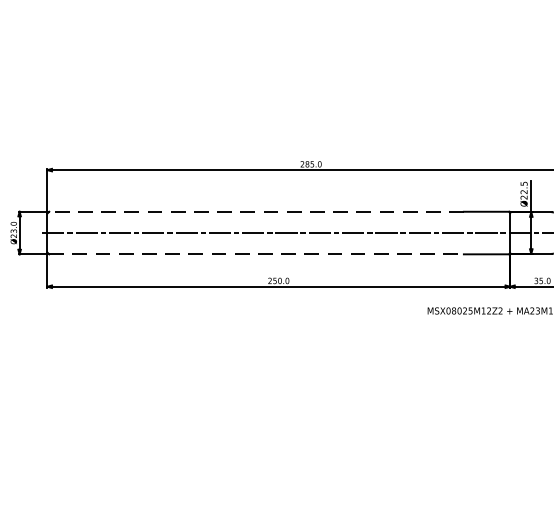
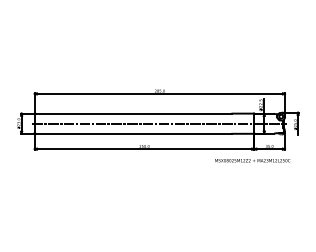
line: (255, 211) -> (133, 113), dashed -> solid
line: (257, 253) -> (134, 133), dashed -> solid

